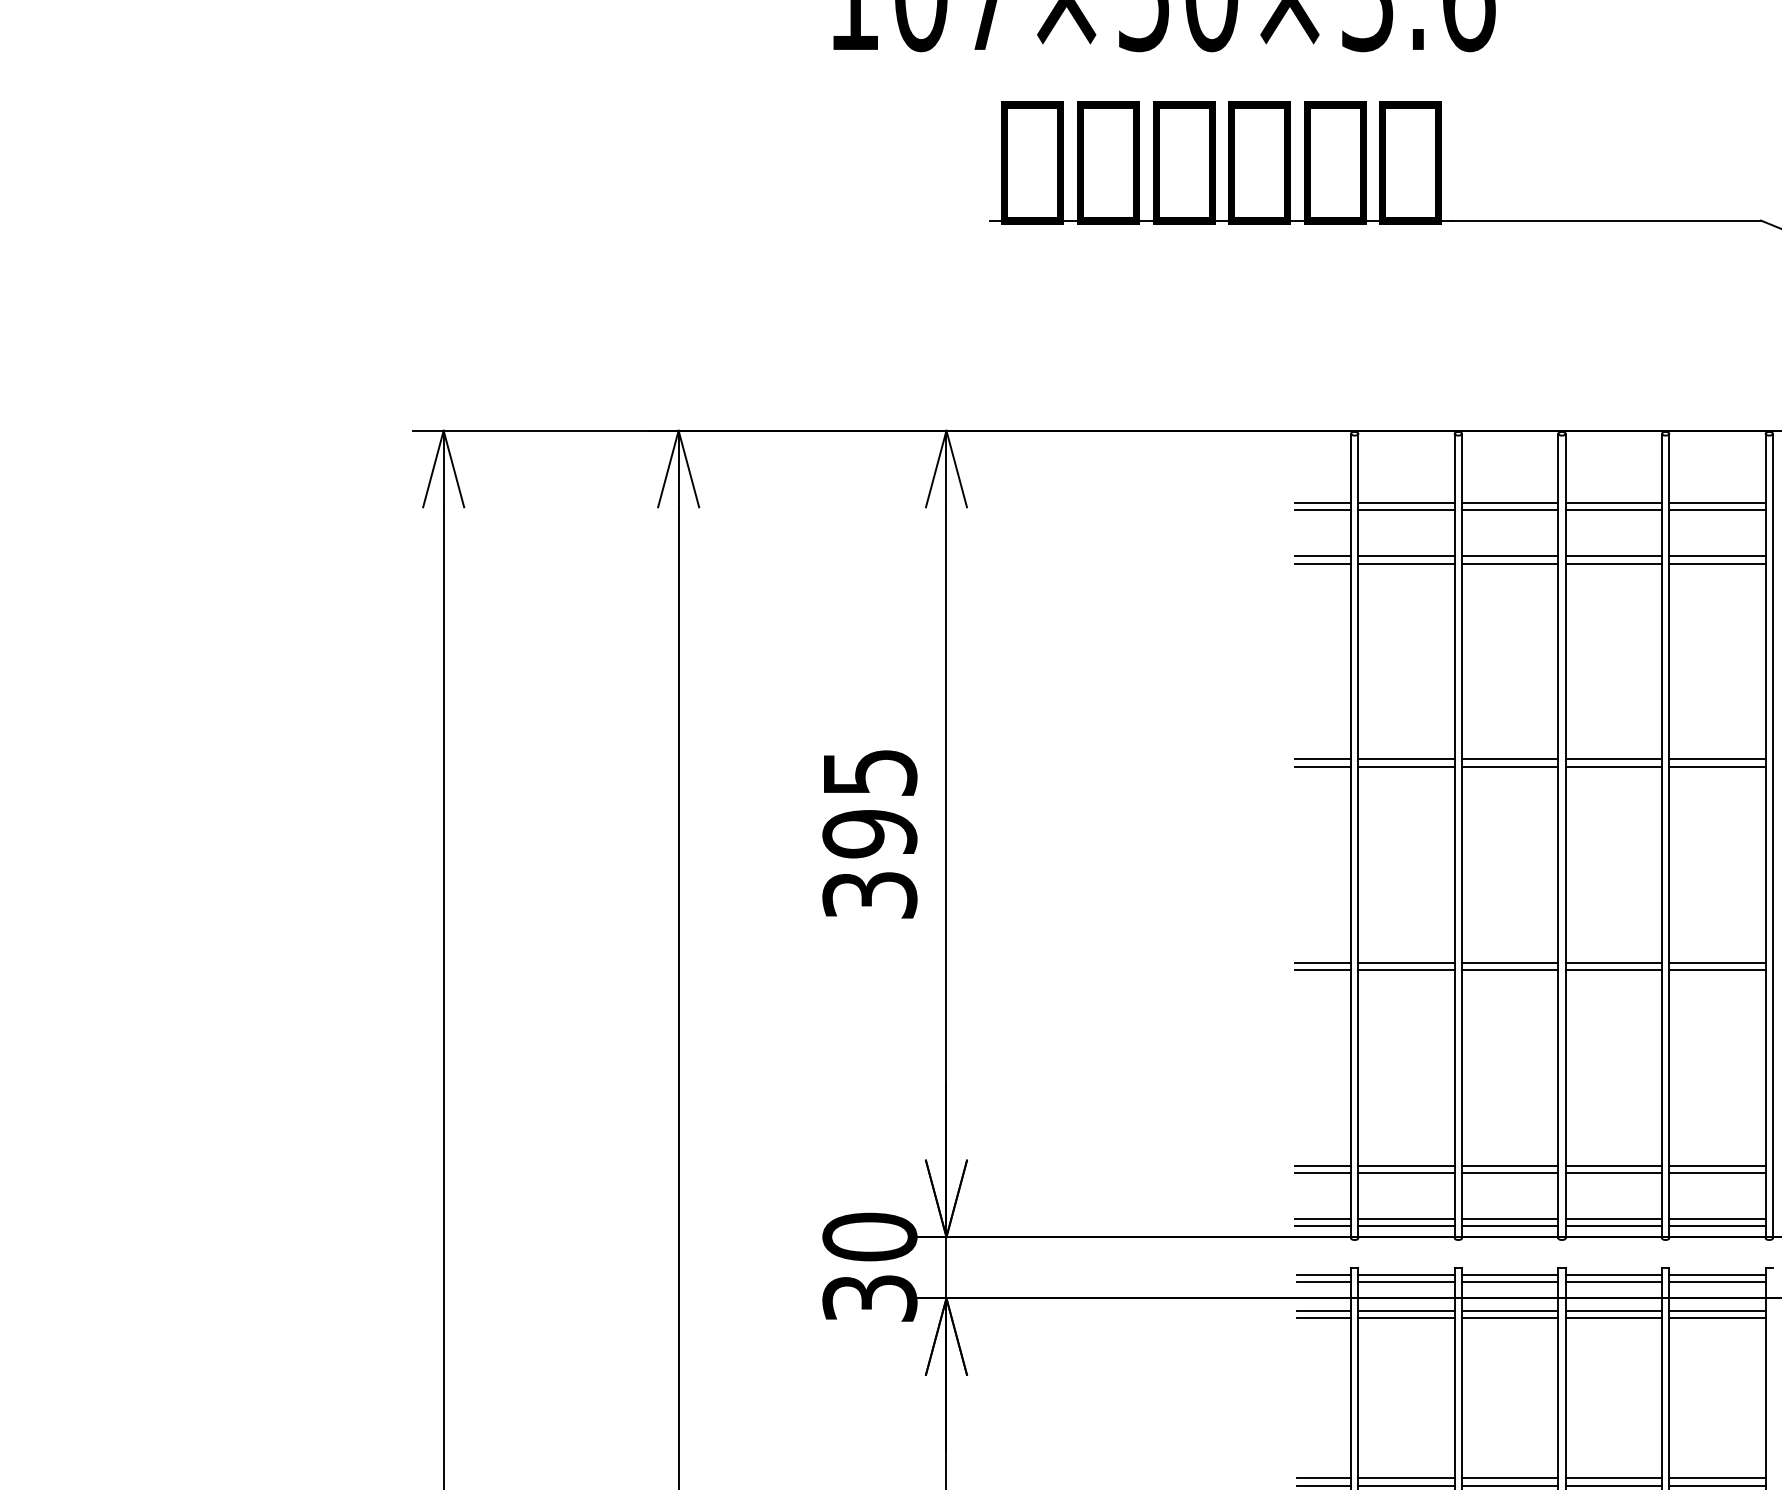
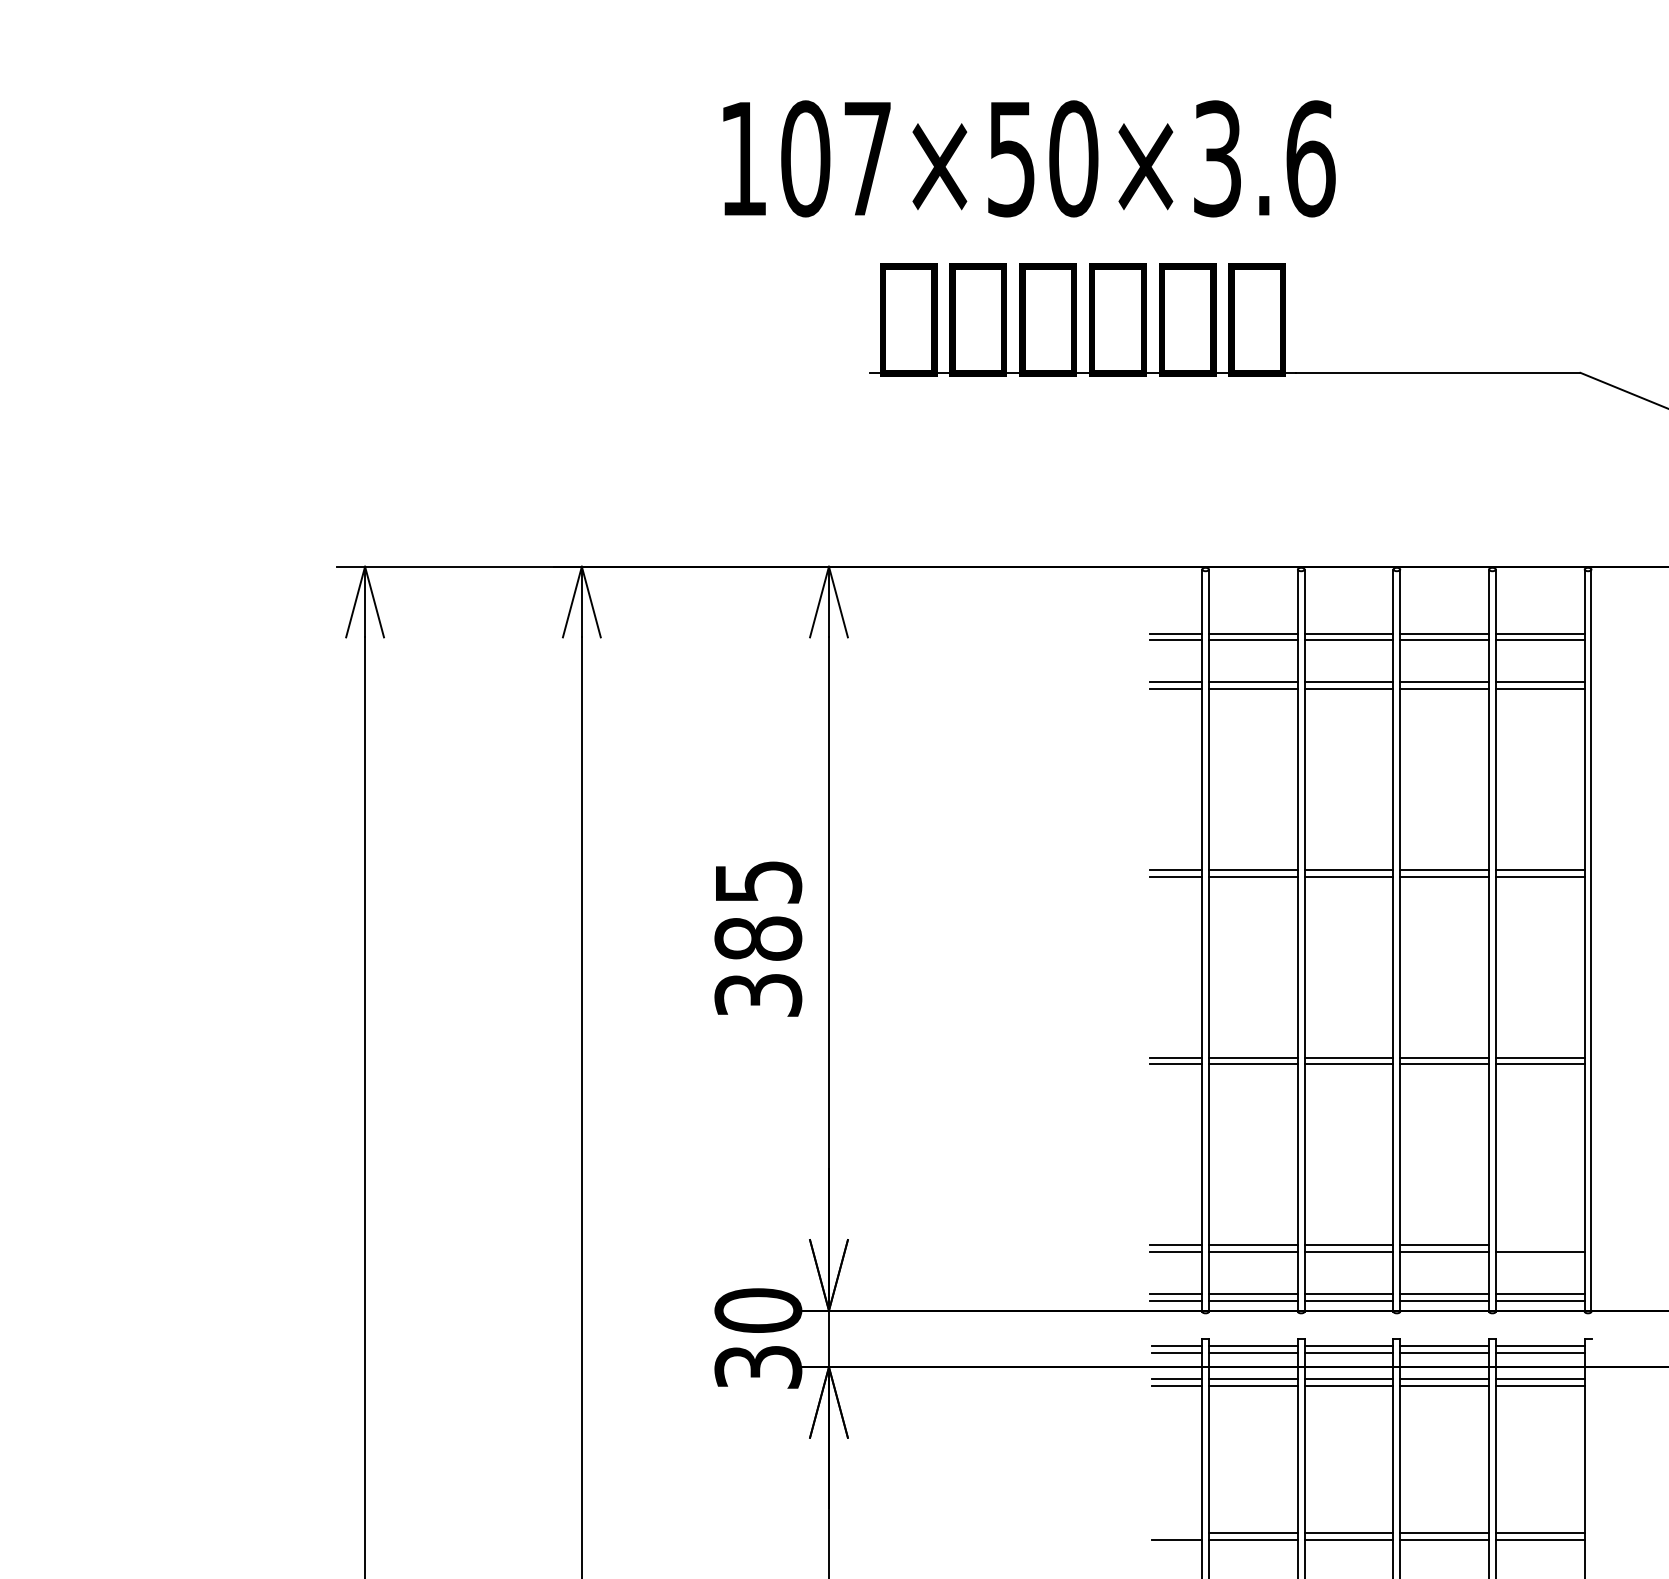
text: (870, 833) -> (758, 938), 395 -> 385
line: (1716, 1166) -> (1539, 1245), removed
line: (1324, 1478) -> (1177, 1533), removed

